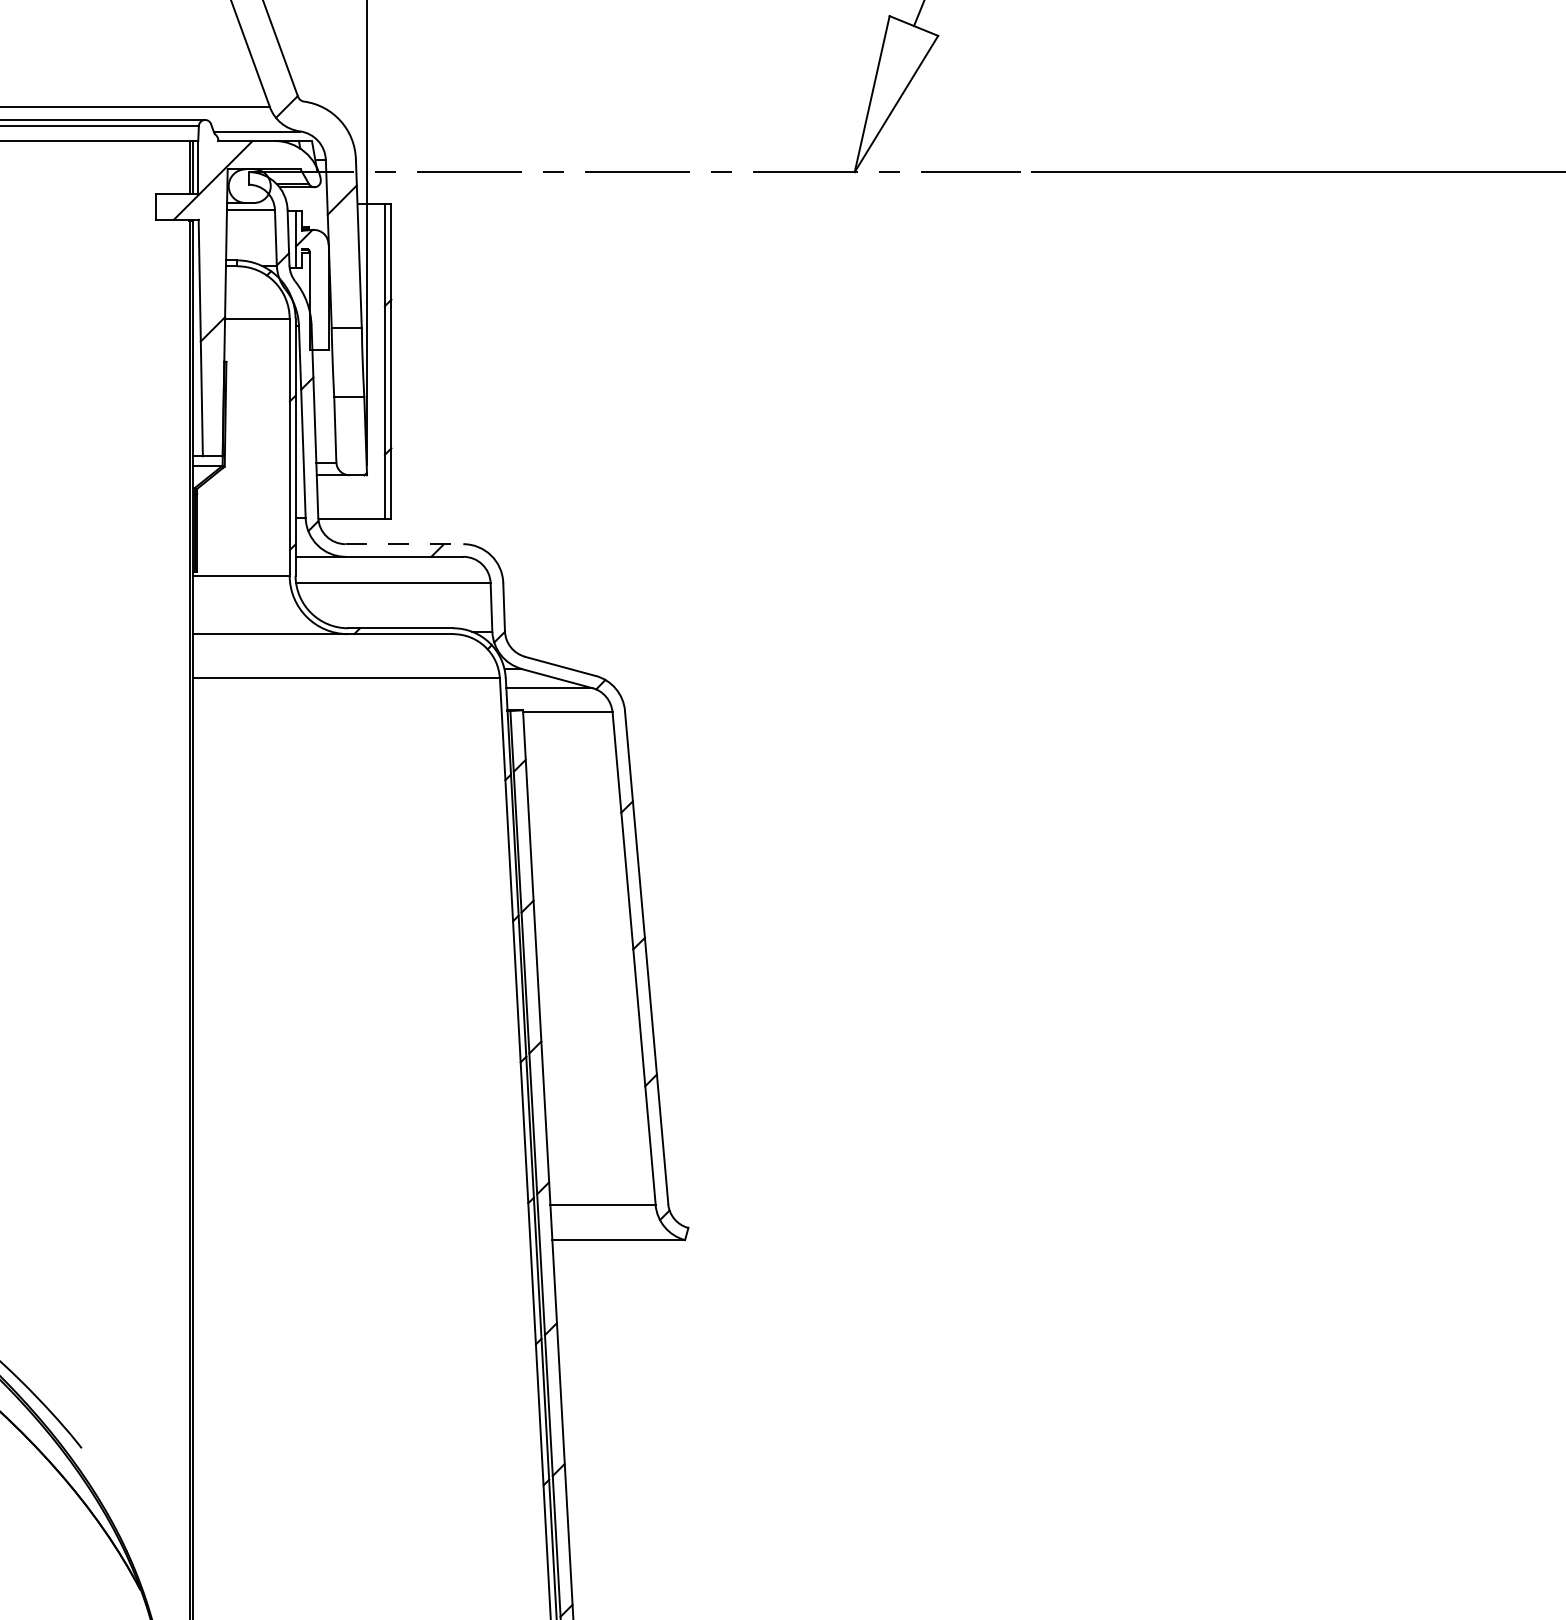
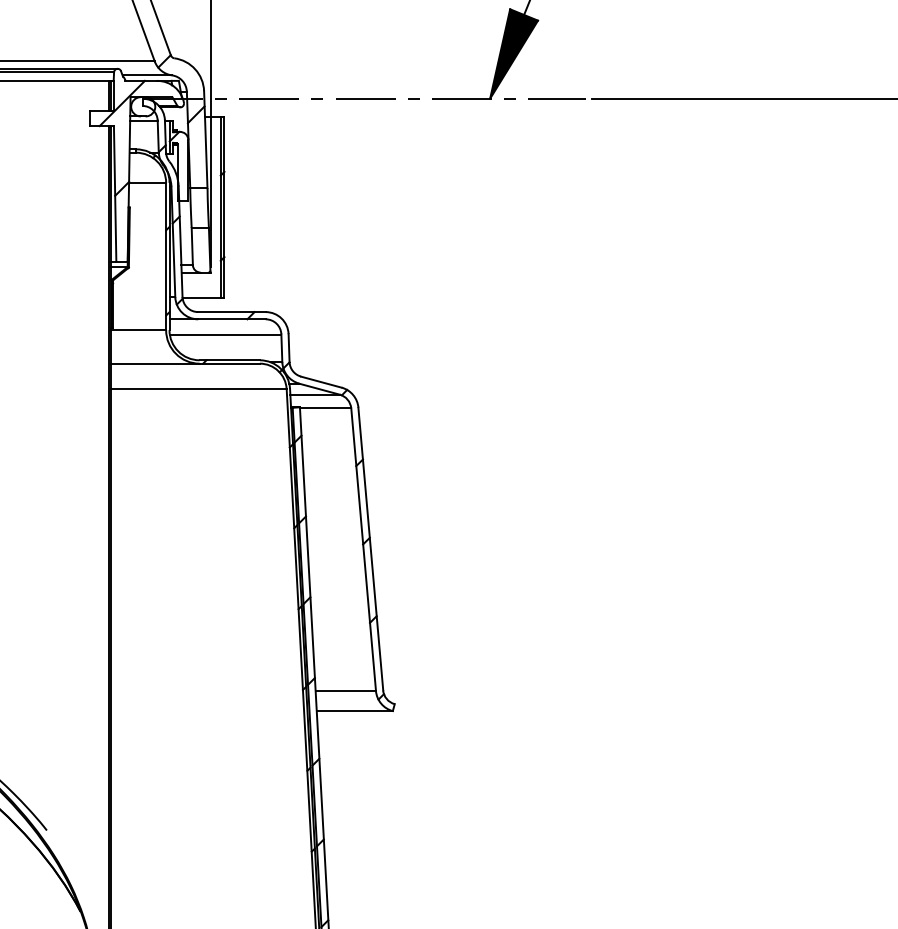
fill: (897, 93) -> (514, 53), added
line: (403, 544) -> (231, 312), dashed -> solid

